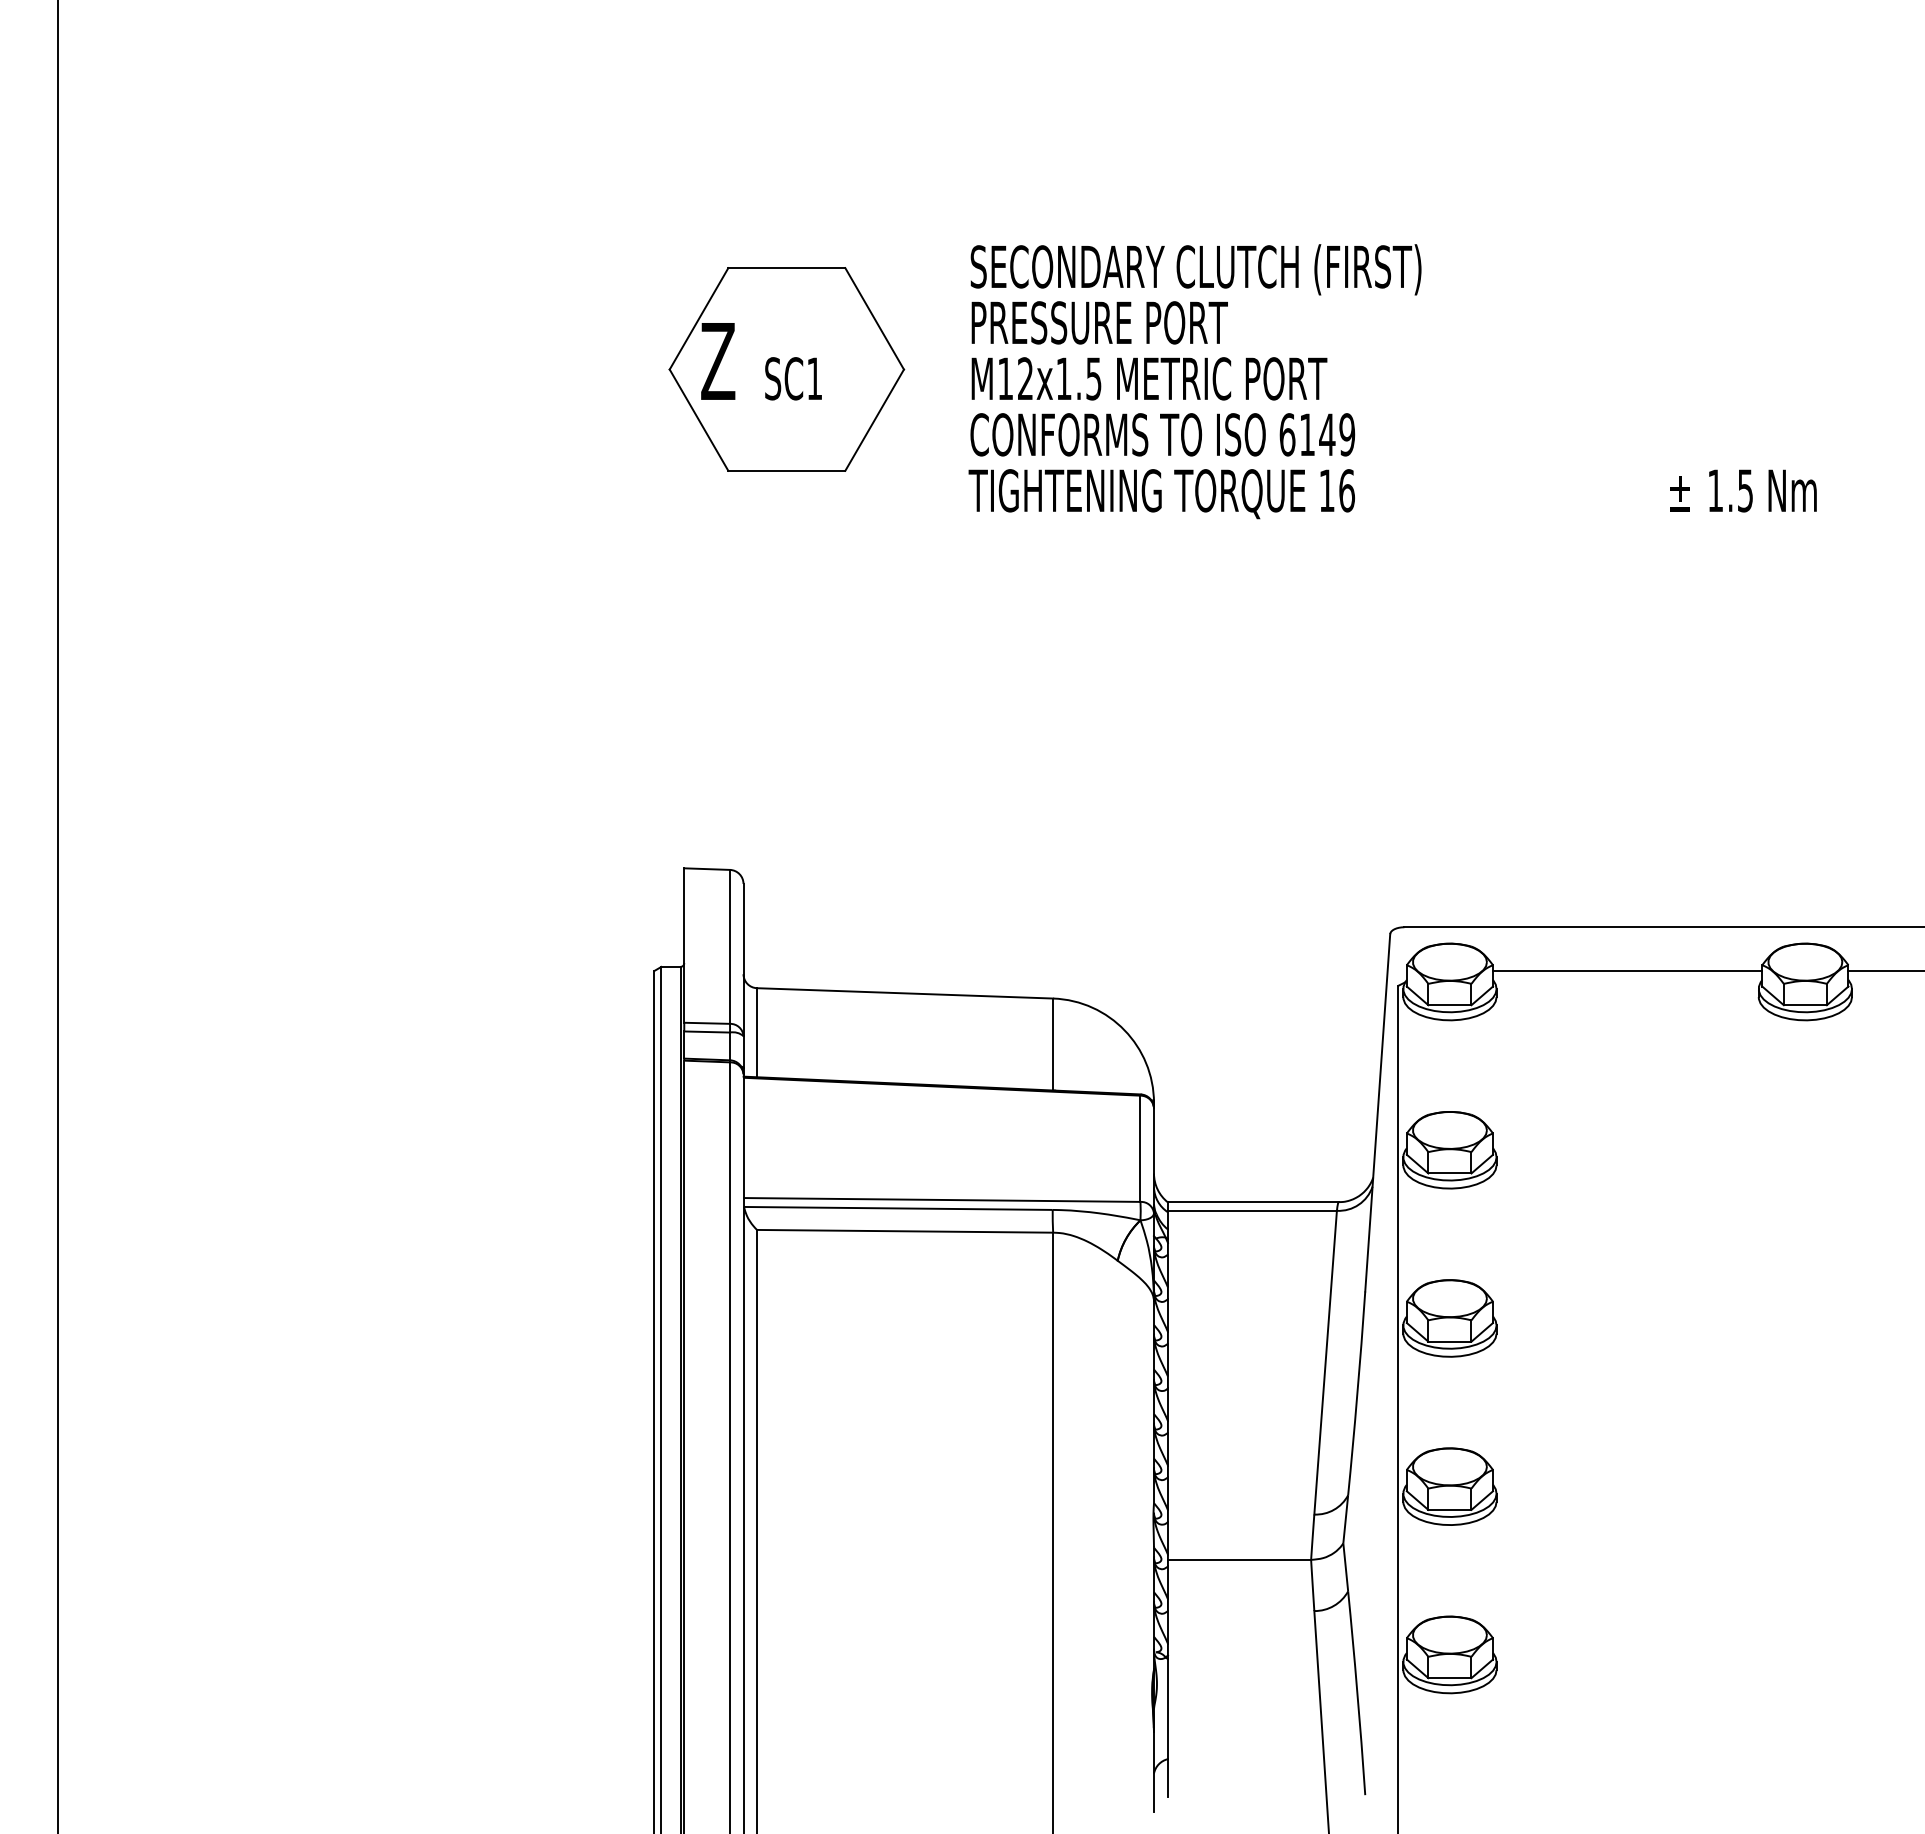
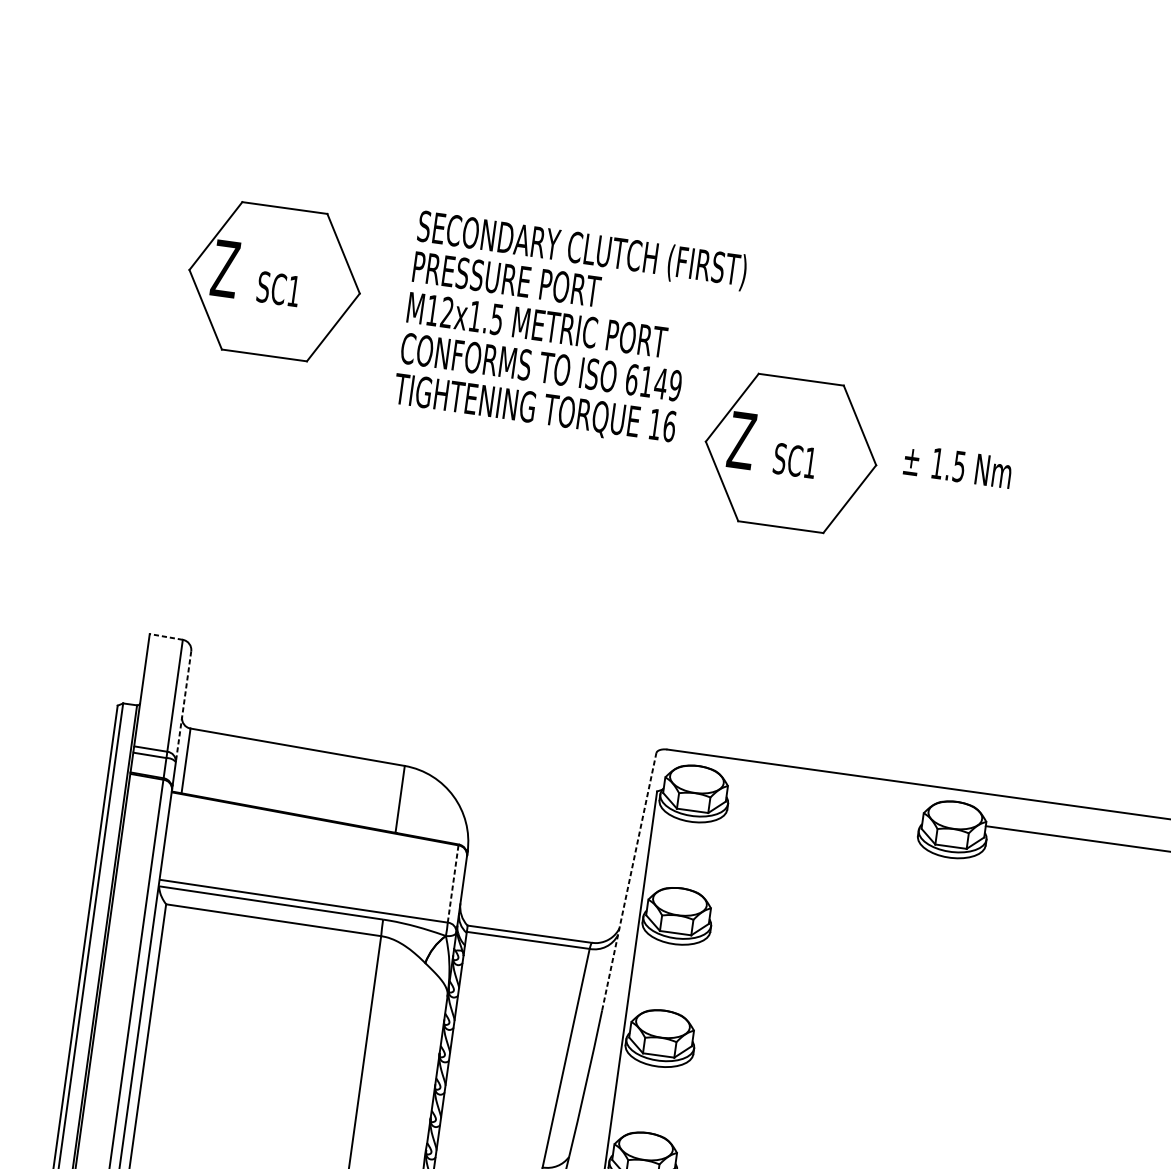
part: (1515, 504) -> (790, 453), added
line: (707, 869) -> (166, 637), solid -> dashed
line: (743, 960) -> (183, 707), solid -> dashed
line: (1627, 970) -> (825, 803), removed
line: (1377, 1112) -> (629, 881), solid -> dashed
line: (1140, 1148) -> (453, 883), solid -> dashed

